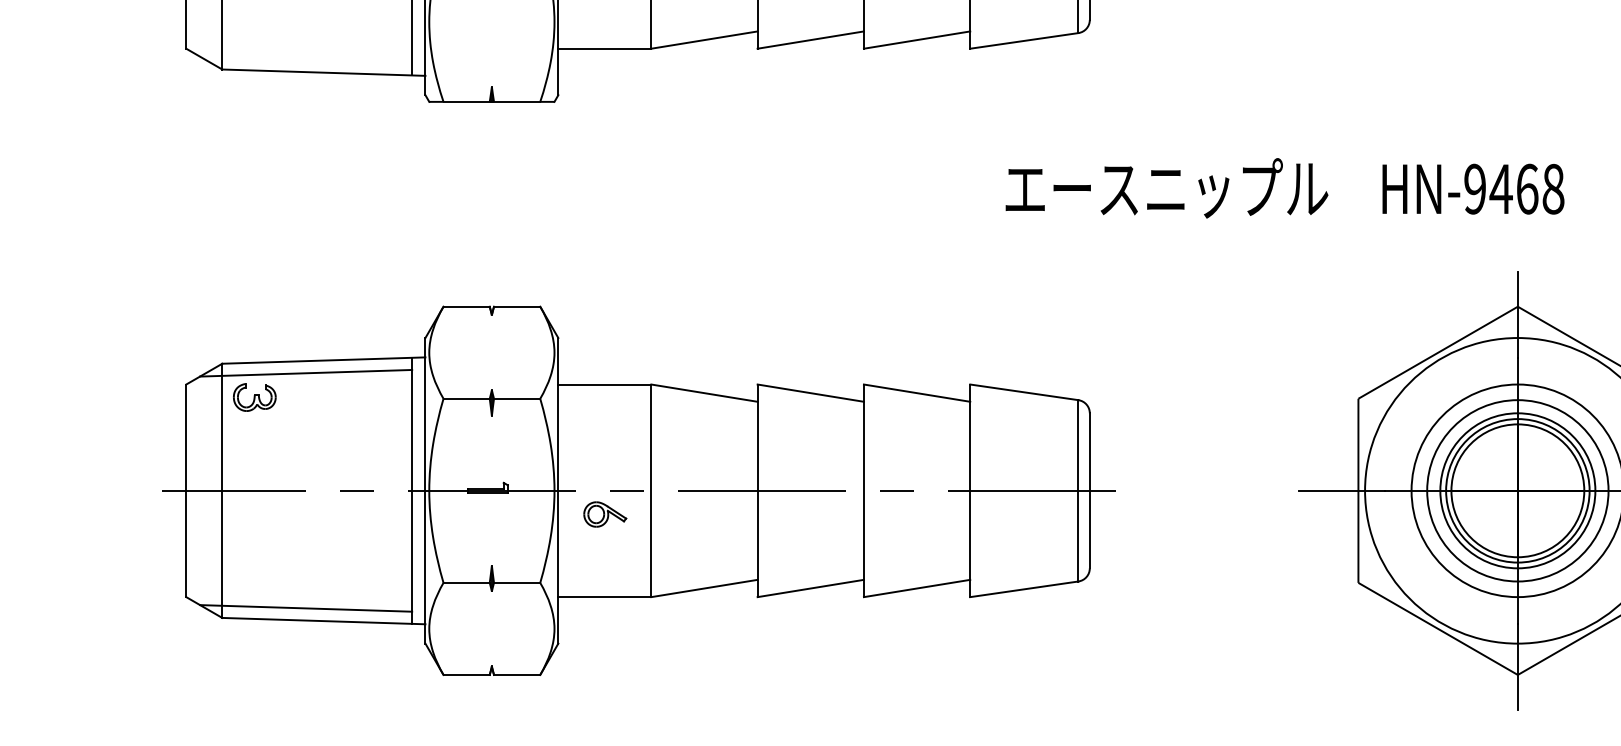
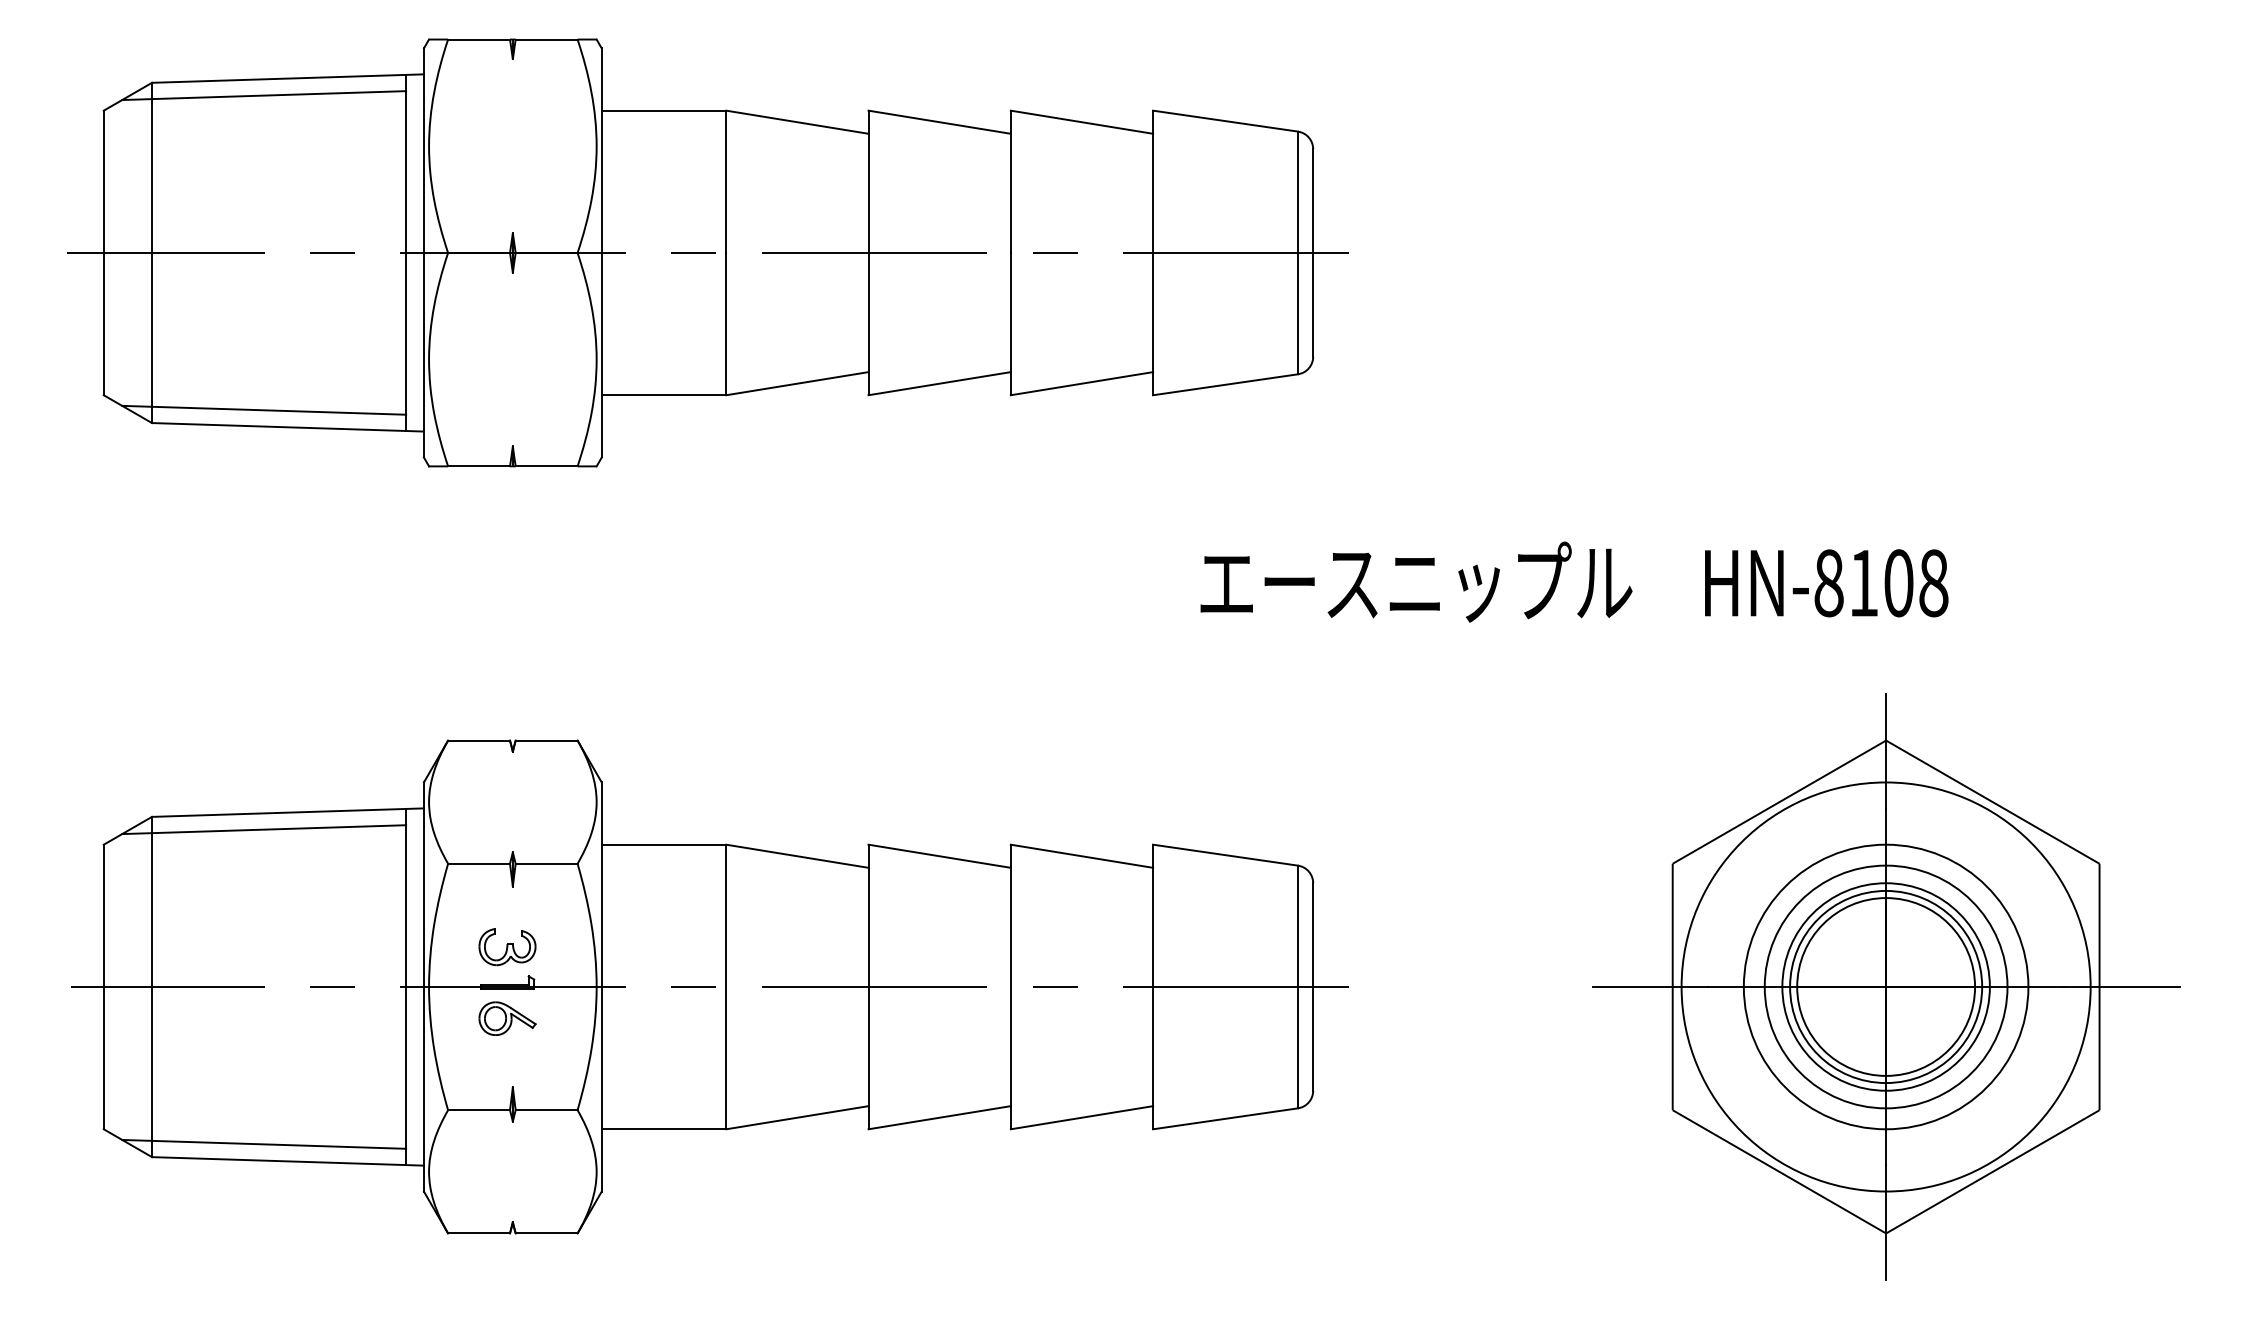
line: (306, 59) -> (264, 409), added
text: (1500, 189) -> (1863, 583), HN-9468 -> HN-8108
part: (254, 397) -> (507, 947), moved
part: (605, 514) -> (507, 1018), moved

